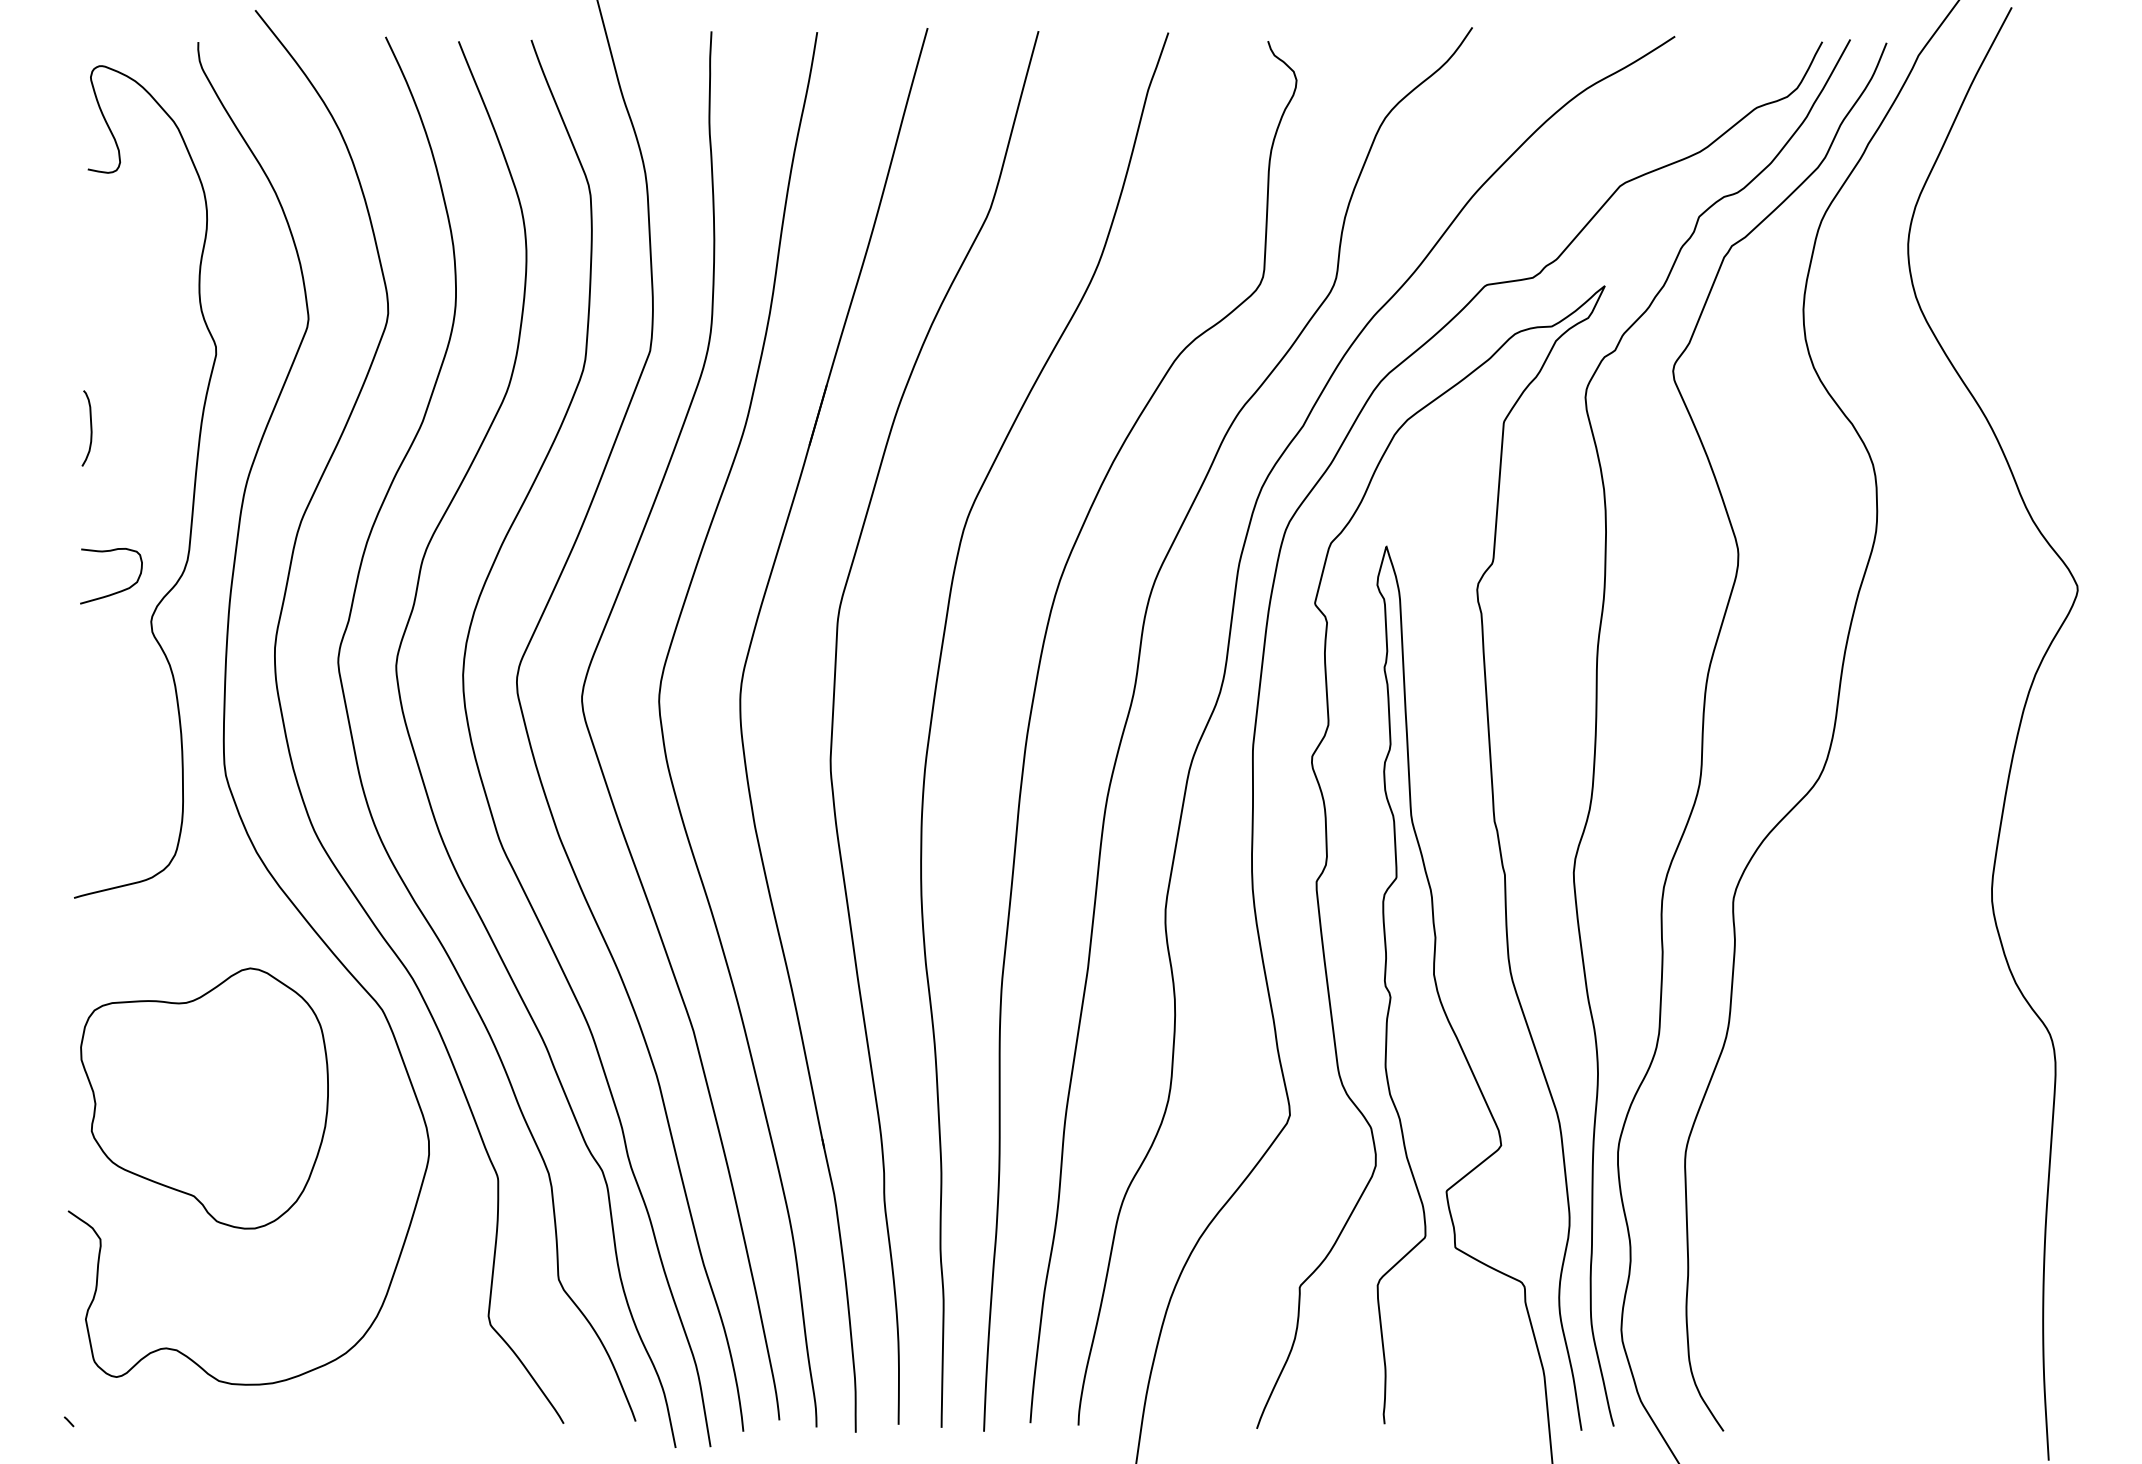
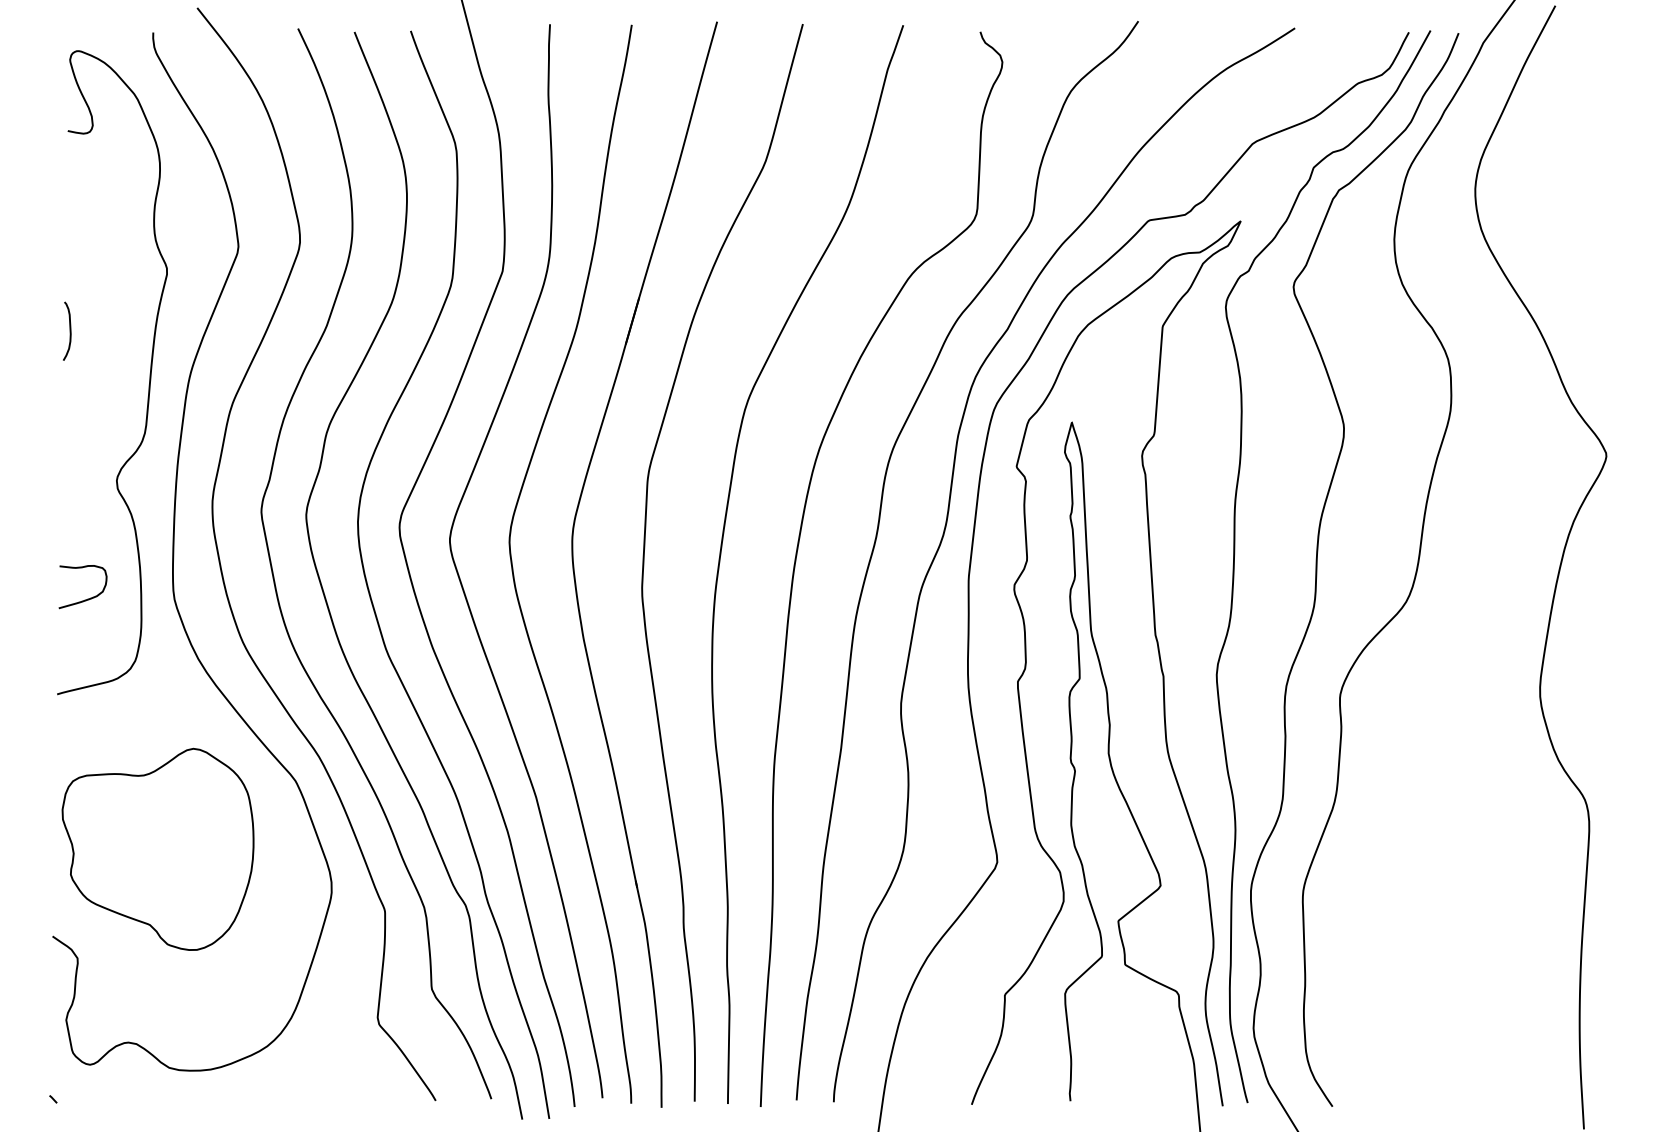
curve: (117, 591) -> (87, 598), moved

